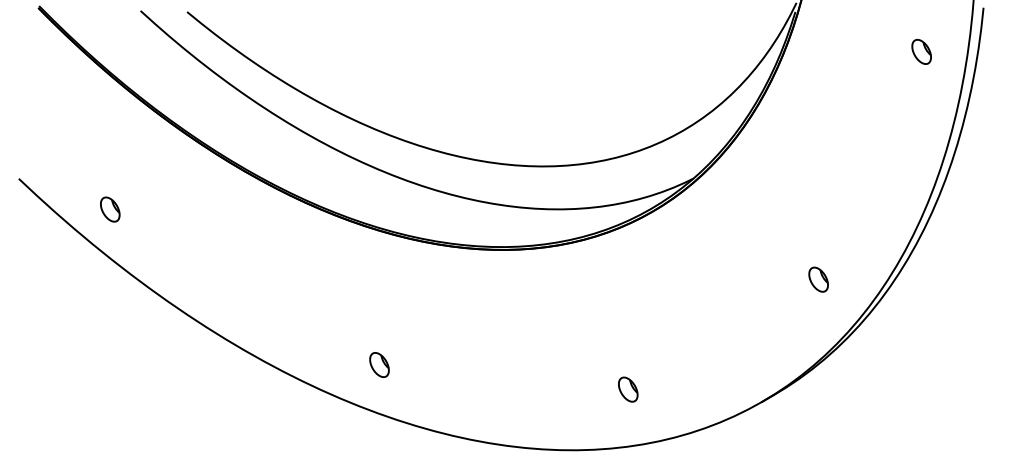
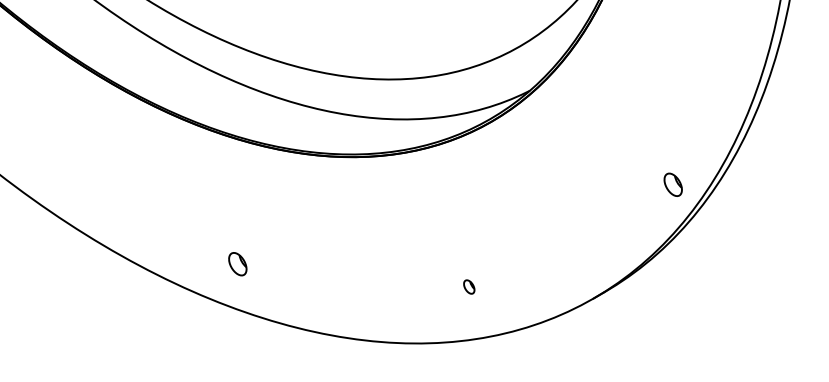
part: (818, 279) -> (673, 184), moved
part: (628, 389) -> (469, 286), size x0.6

